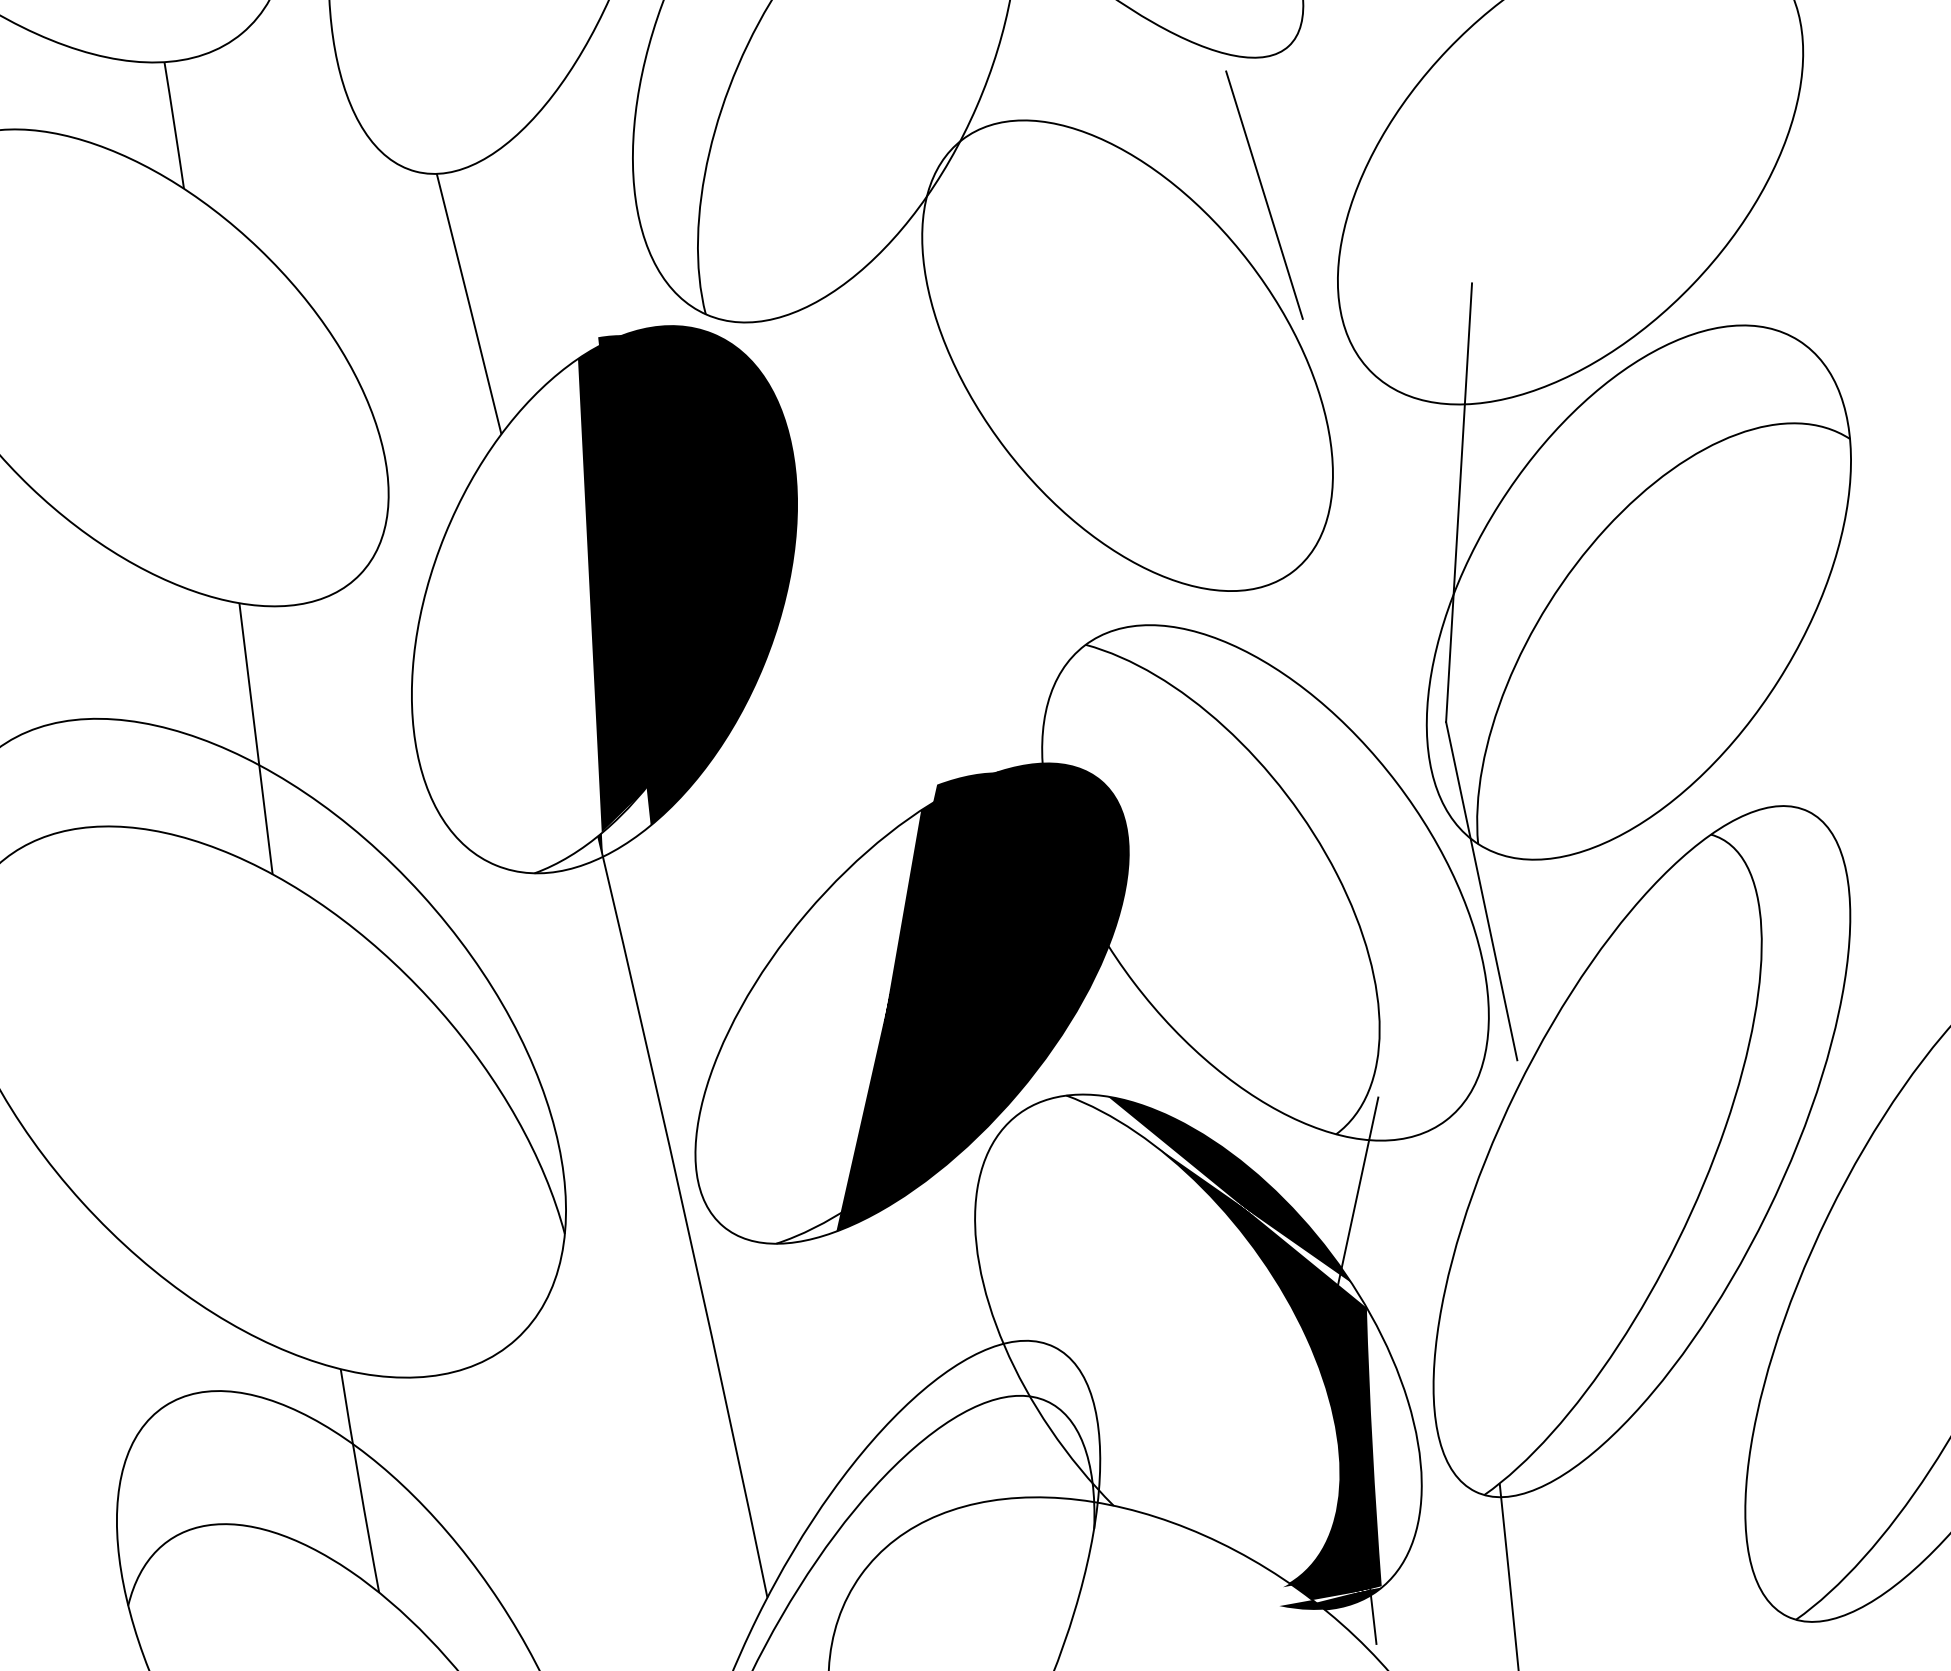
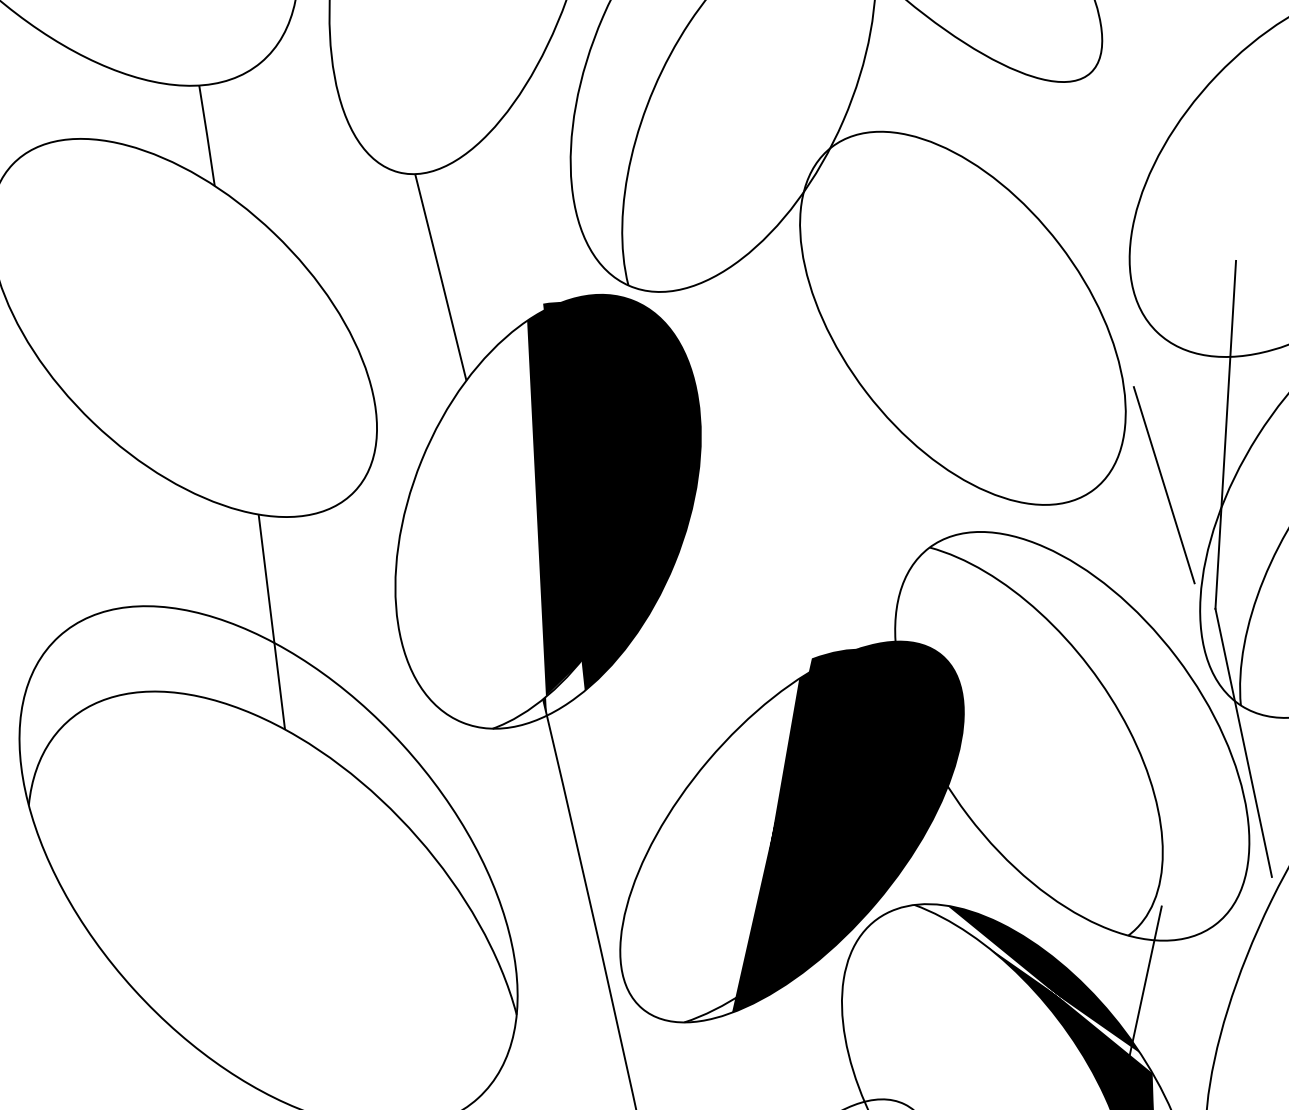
line: (1264, 194) -> (1164, 484), moved

